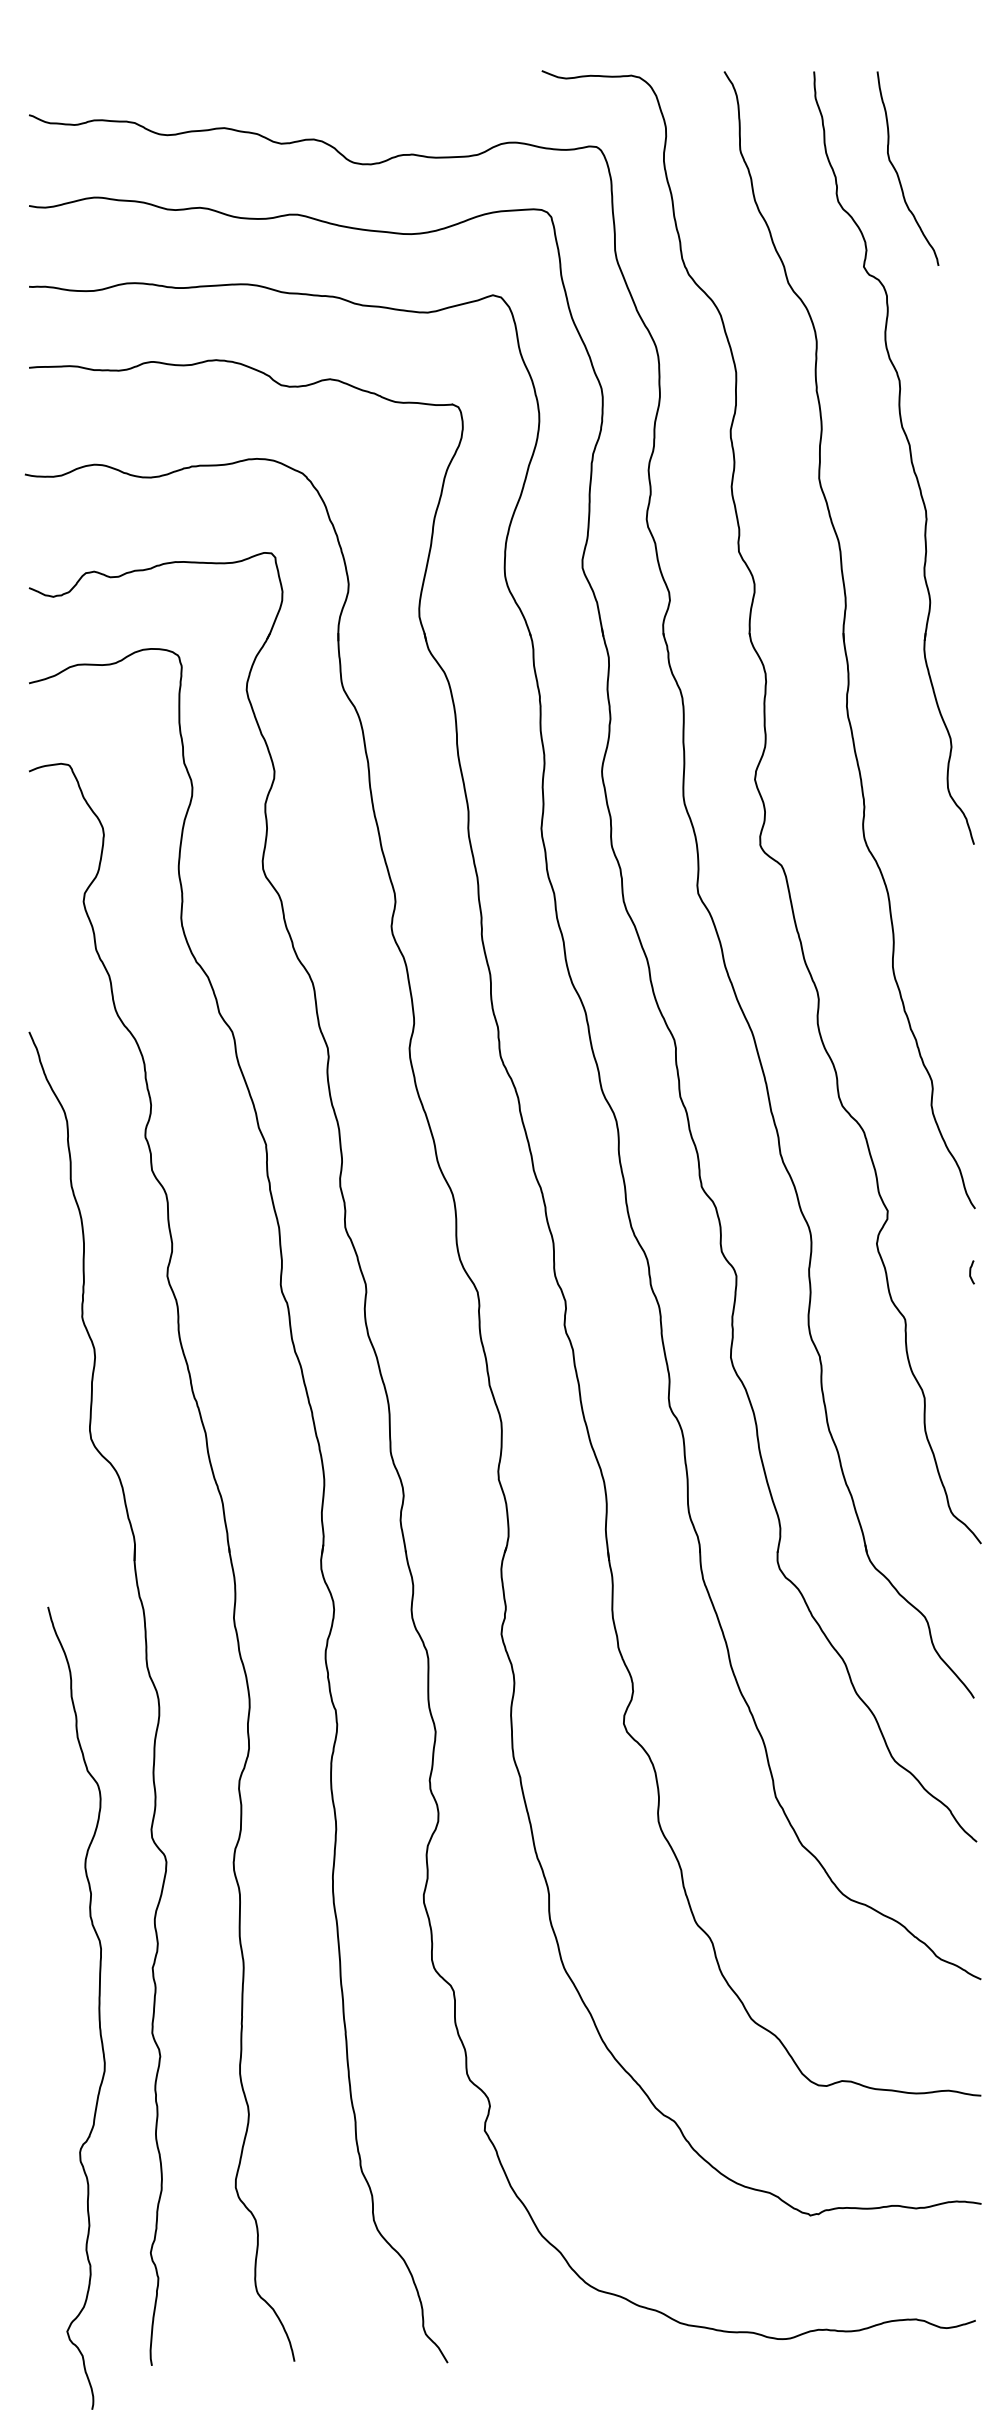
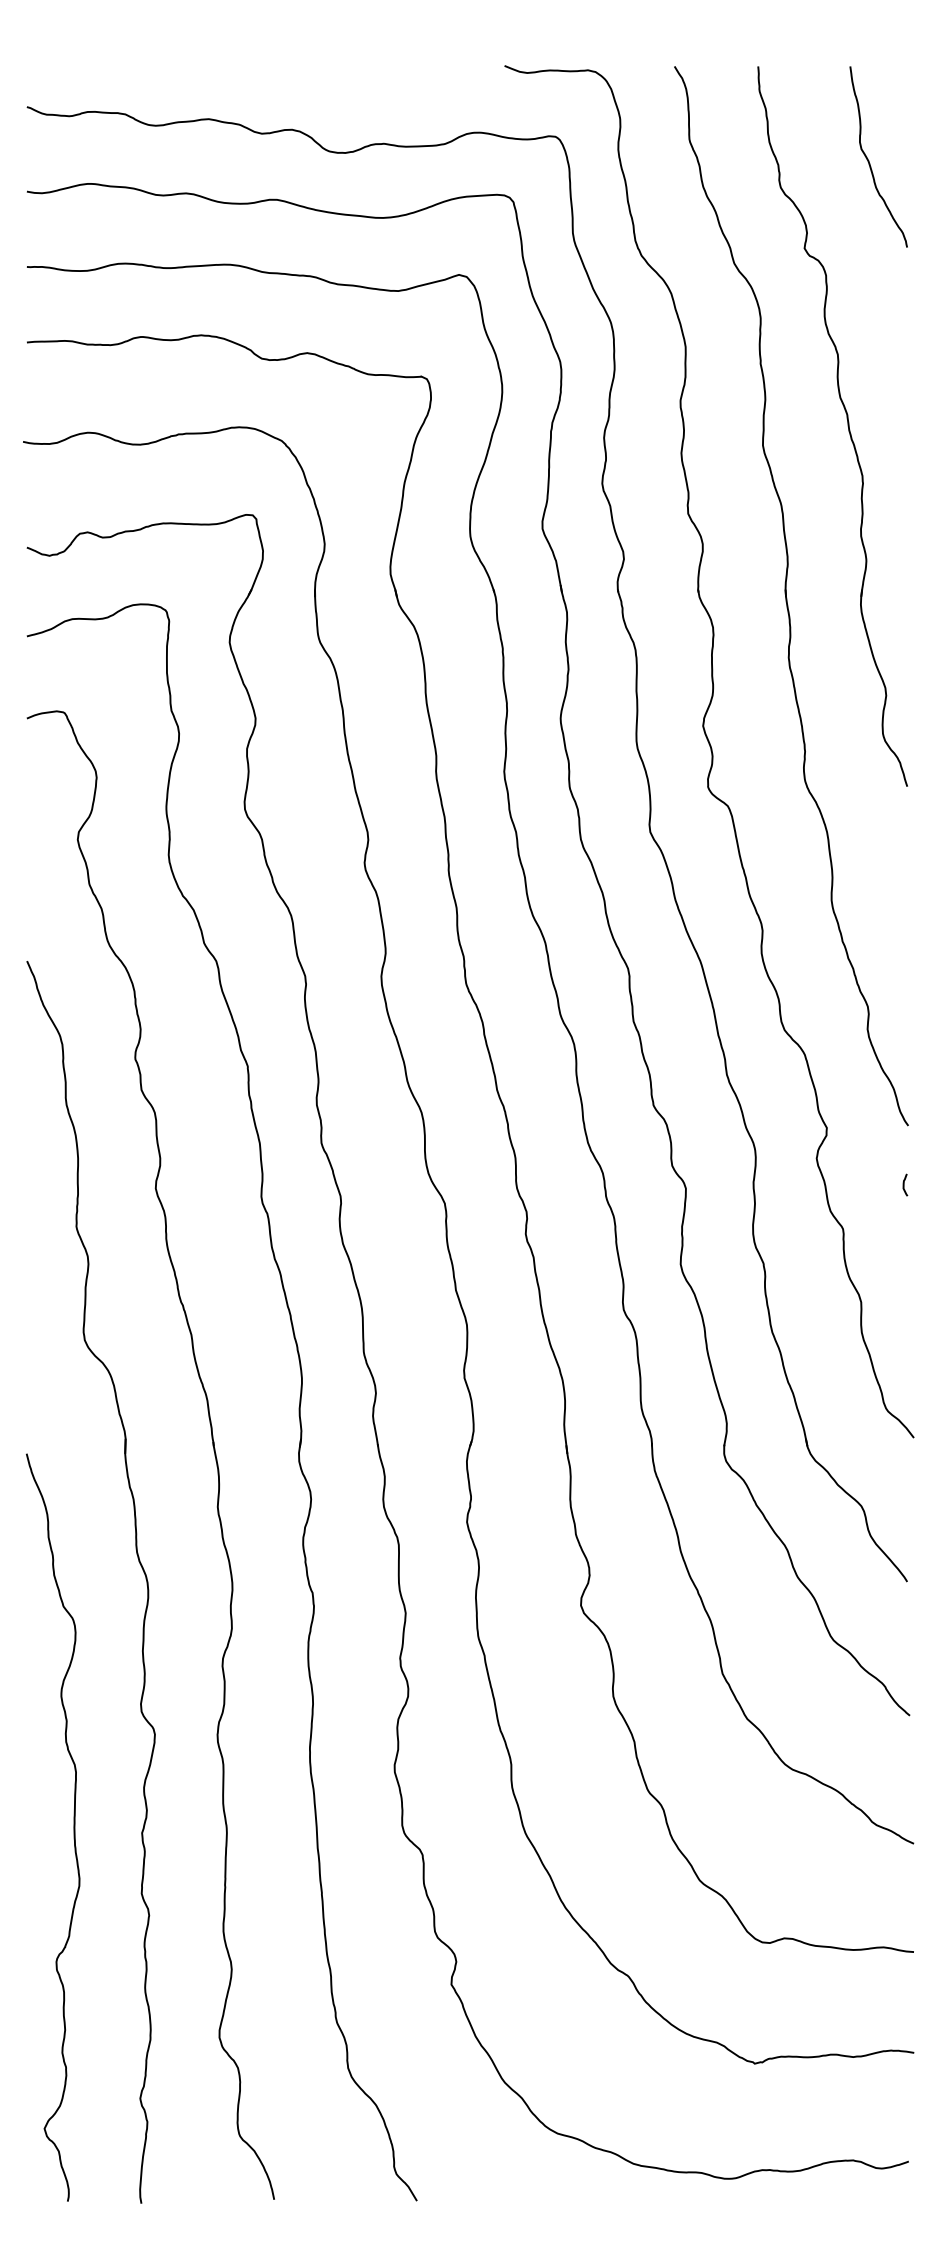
curve: (898, 172) -> (869, 160), moved
curve: (98, 2008) -> (73, 1827), moved

